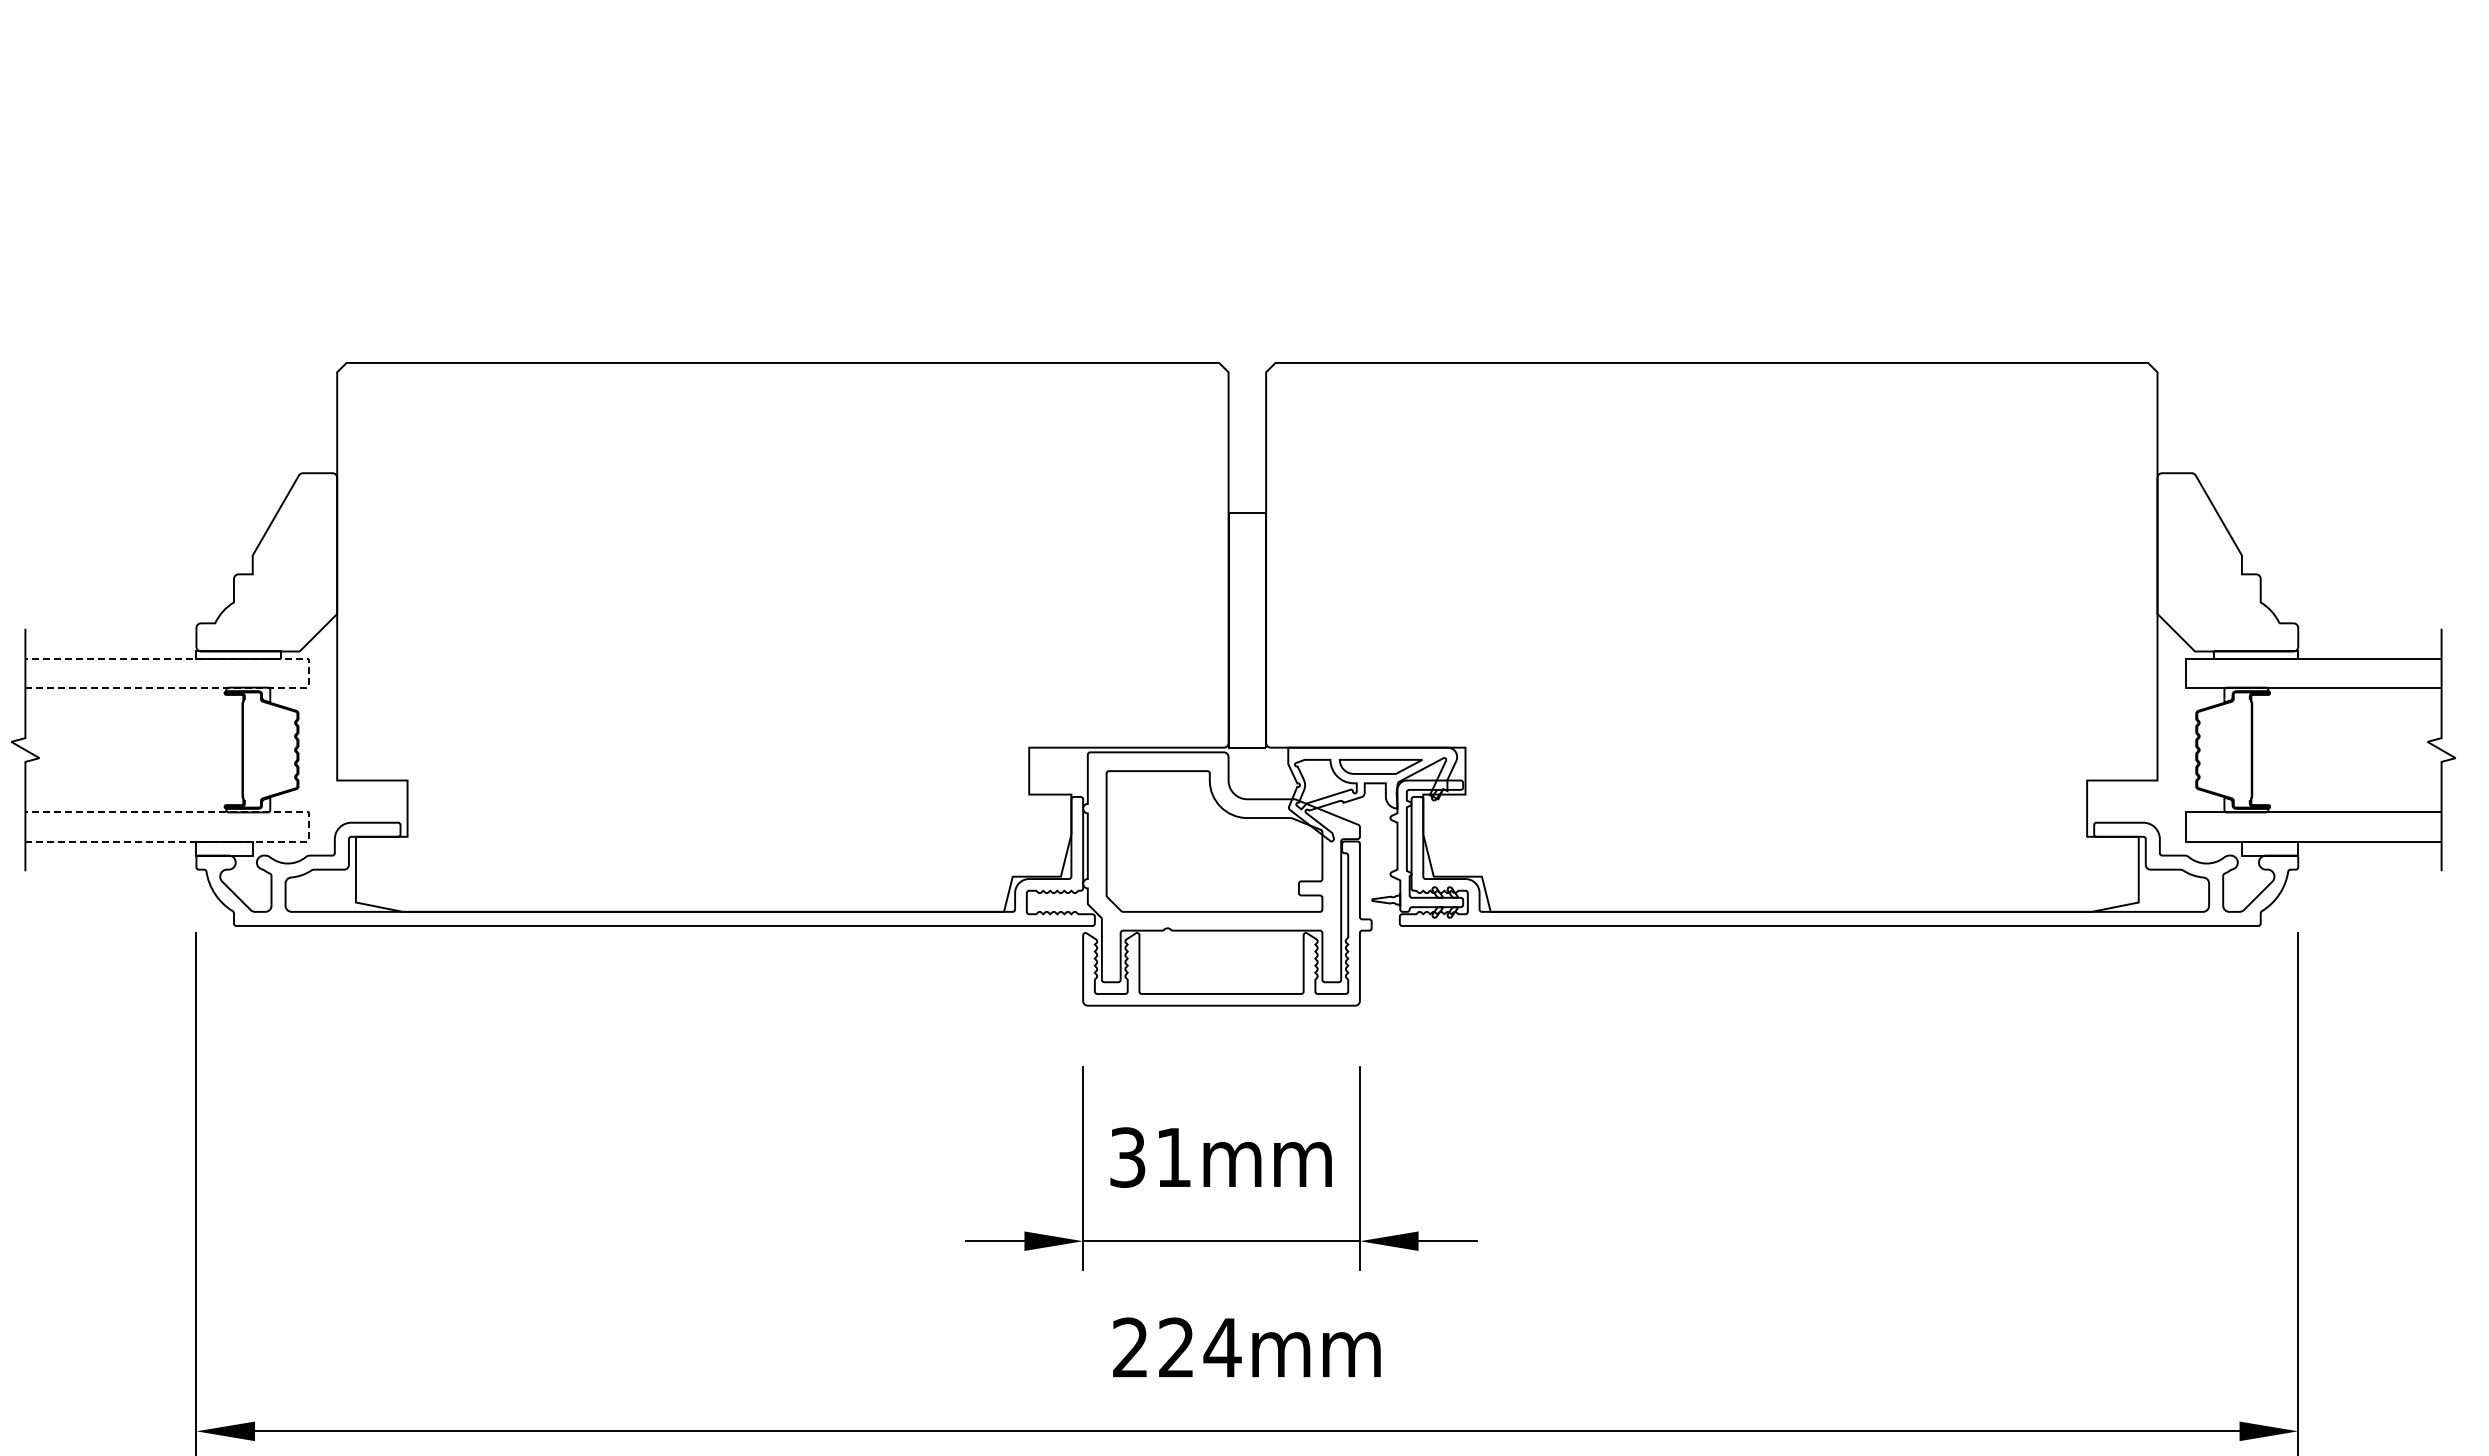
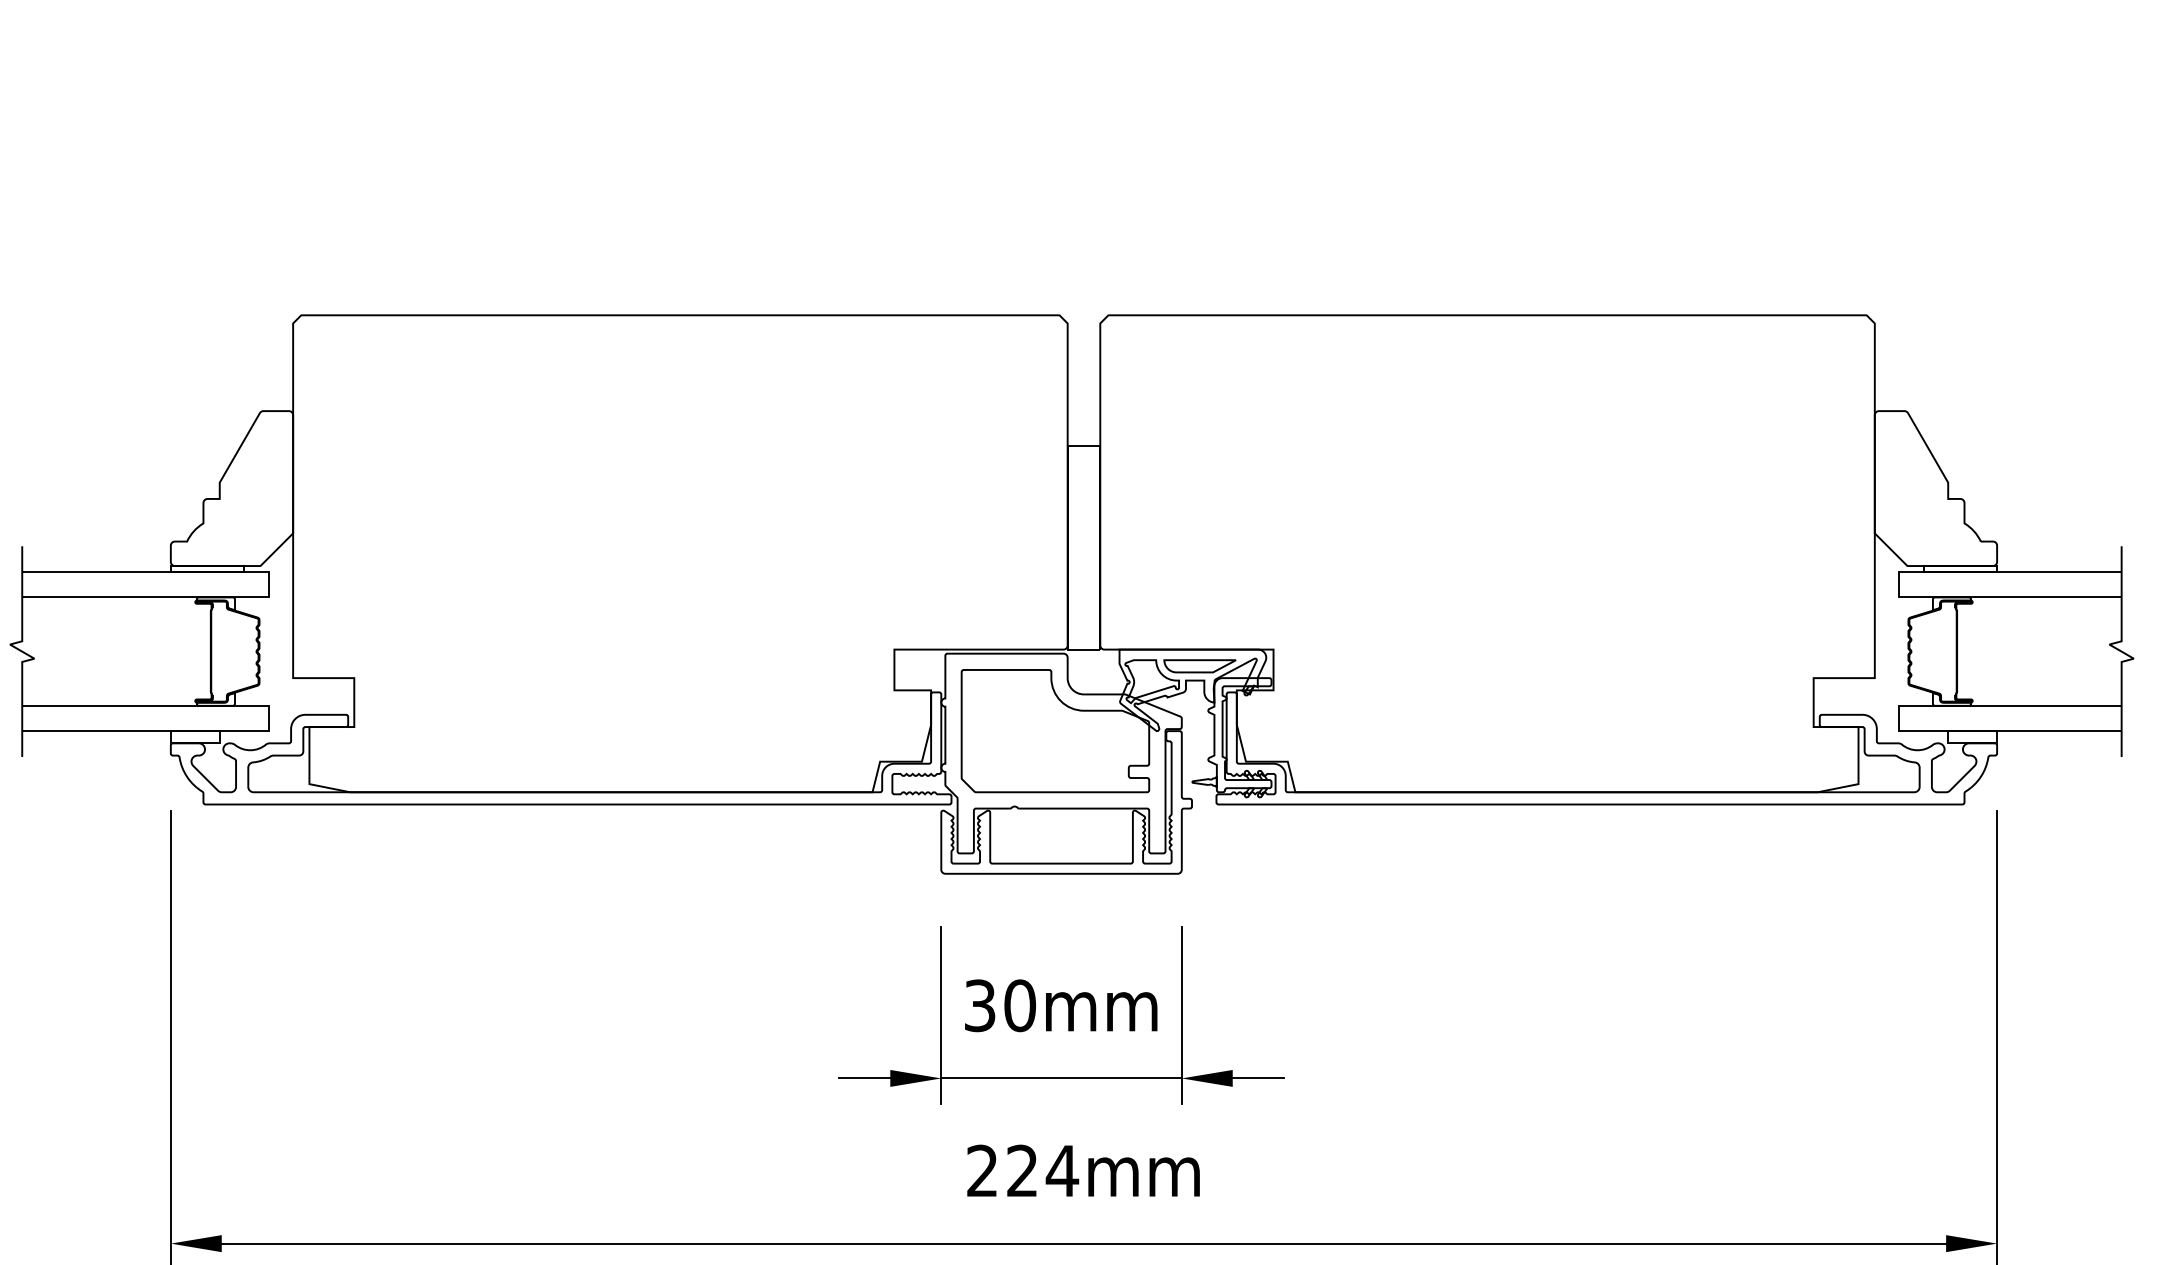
line: (309, 673) -> (269, 585), dashed -> solid
line: (309, 826) -> (269, 718), dashed -> solid
text: (1173, 1157) -> (1019, 1005), 31mm -> 30mm

